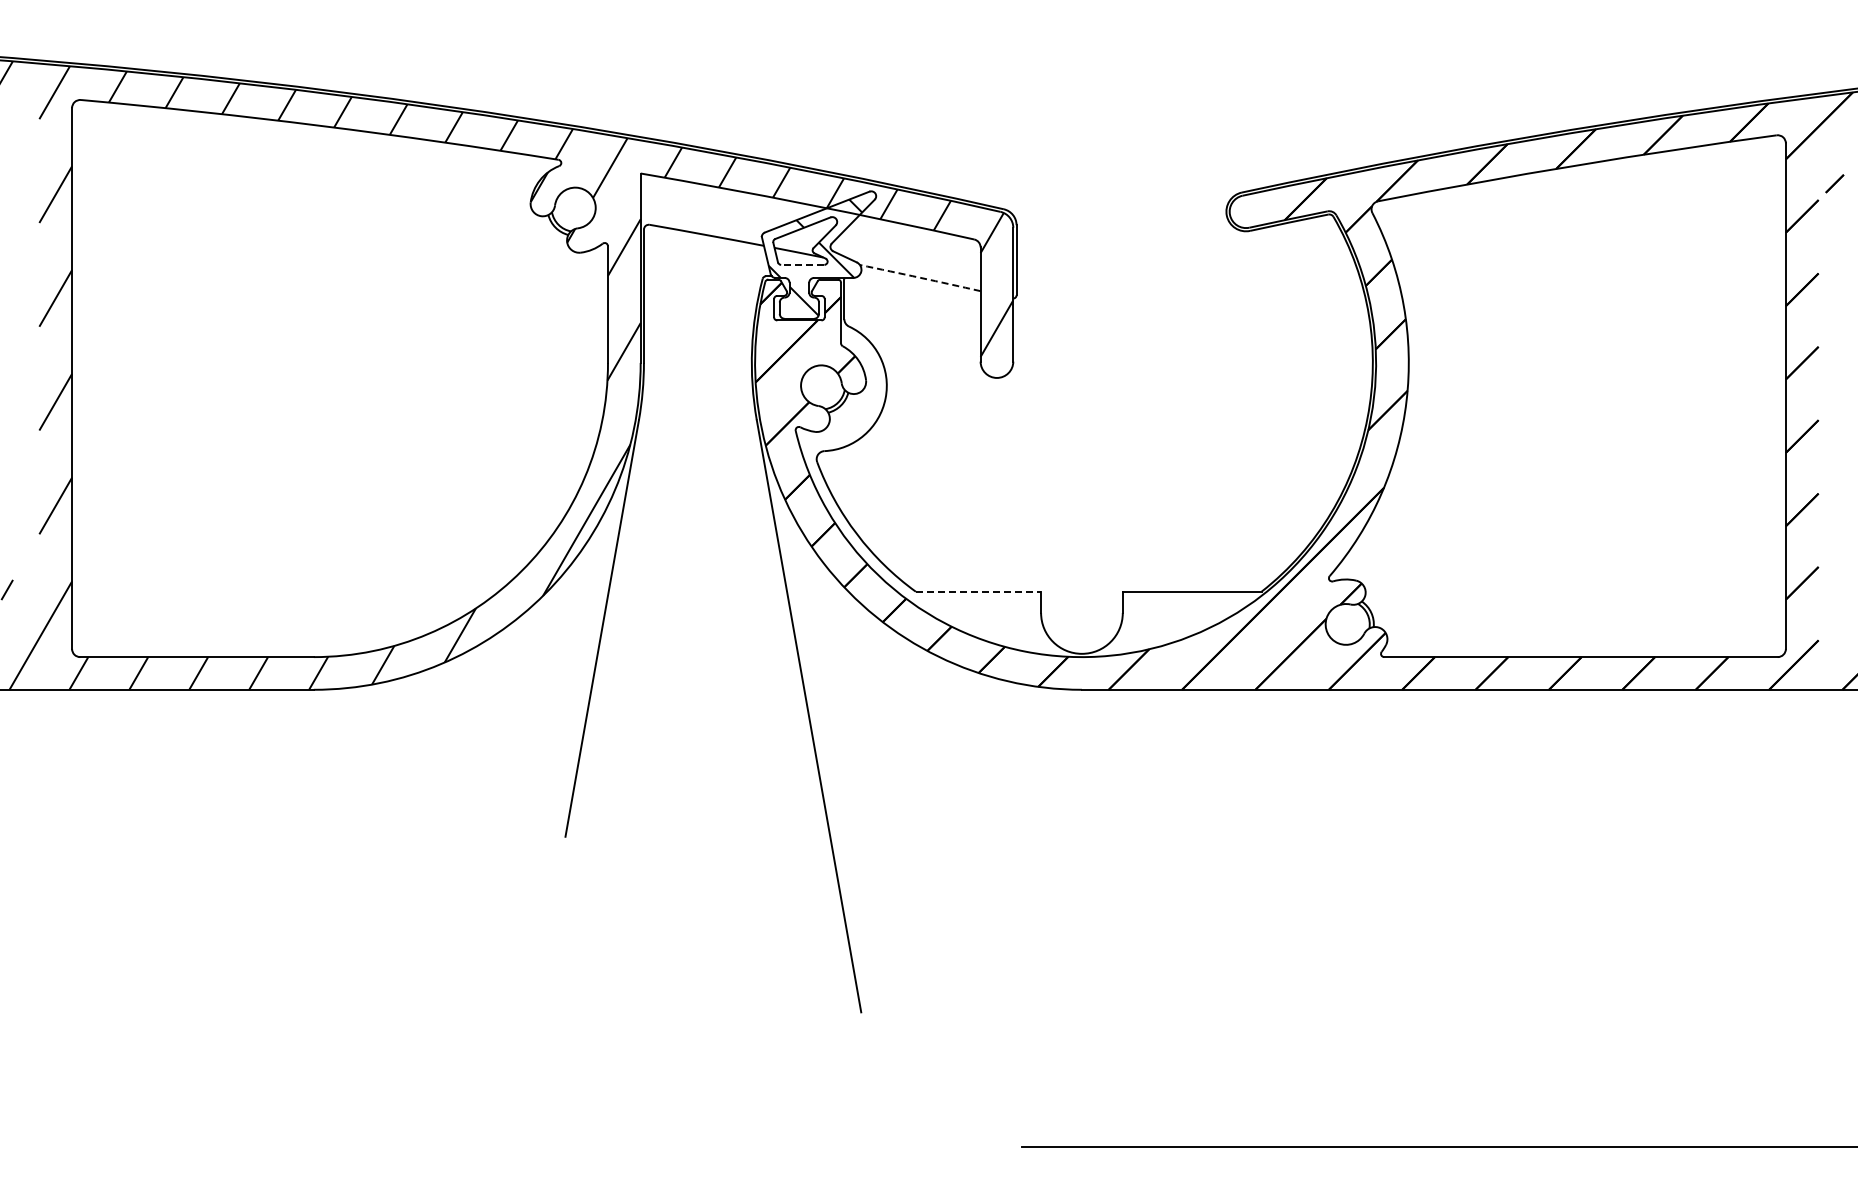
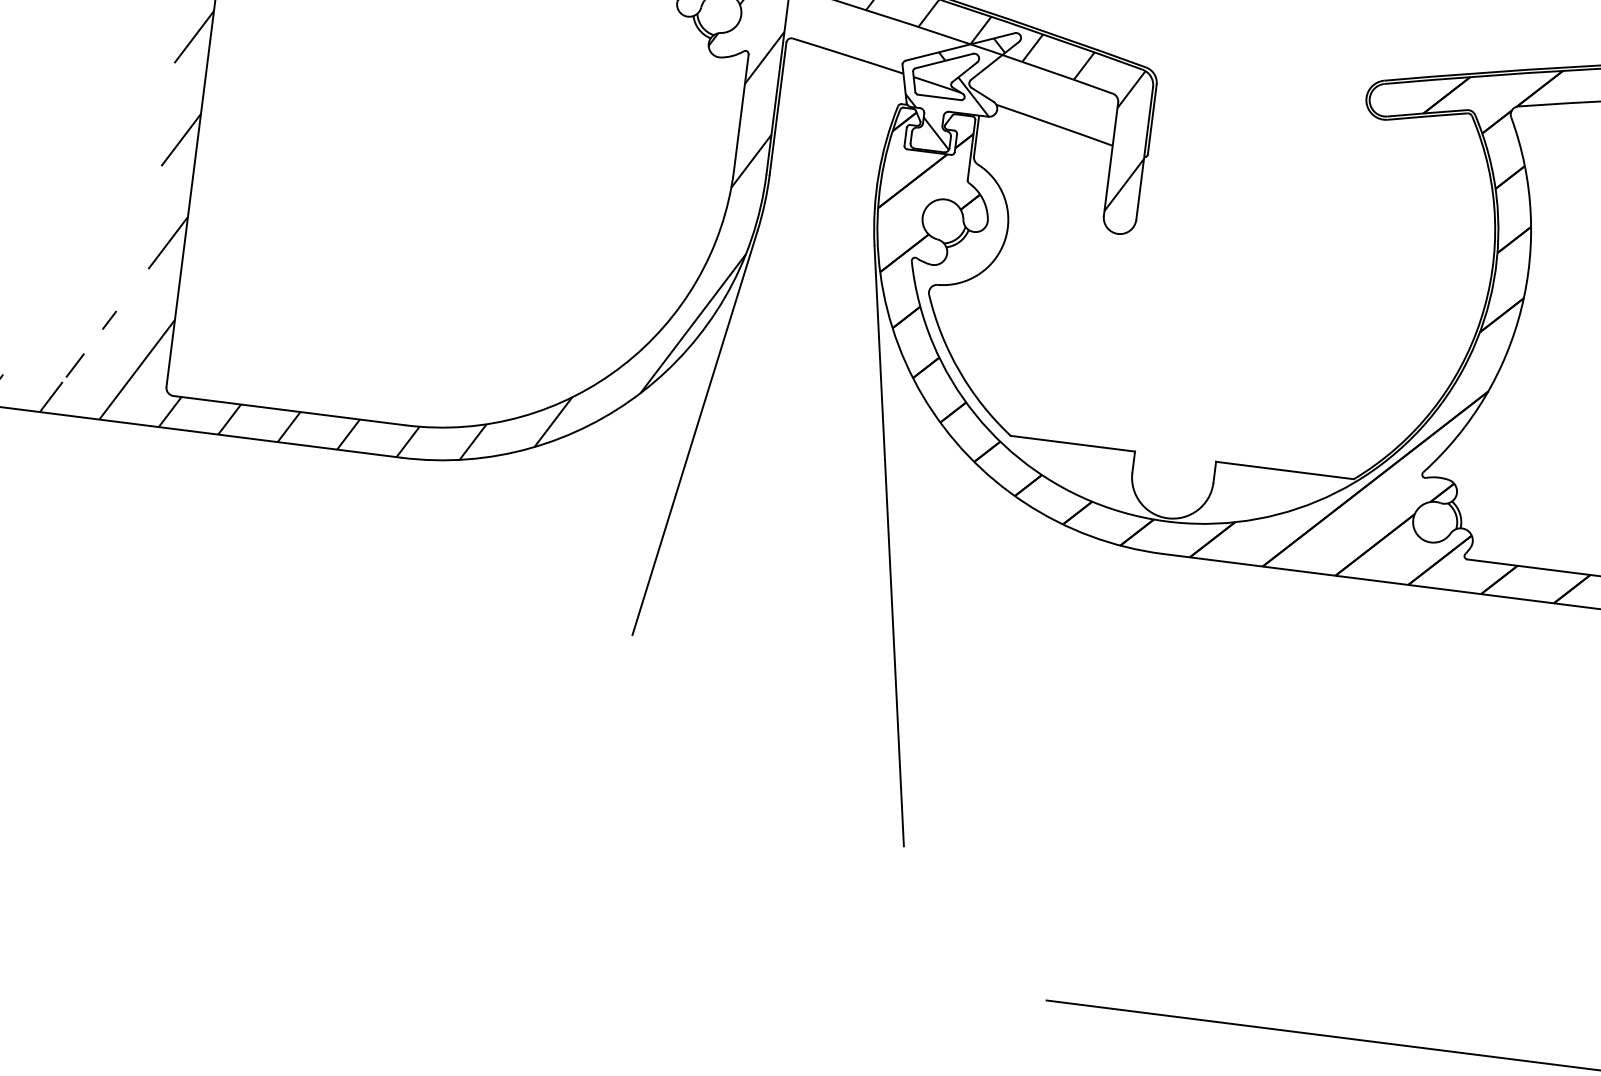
line: (802, 264) -> (939, 97), dashed -> solid
arc: (920, 277) -> (1054, 124), dashed -> solid
line: (978, 591) -> (1072, 443), dashed -> solid

